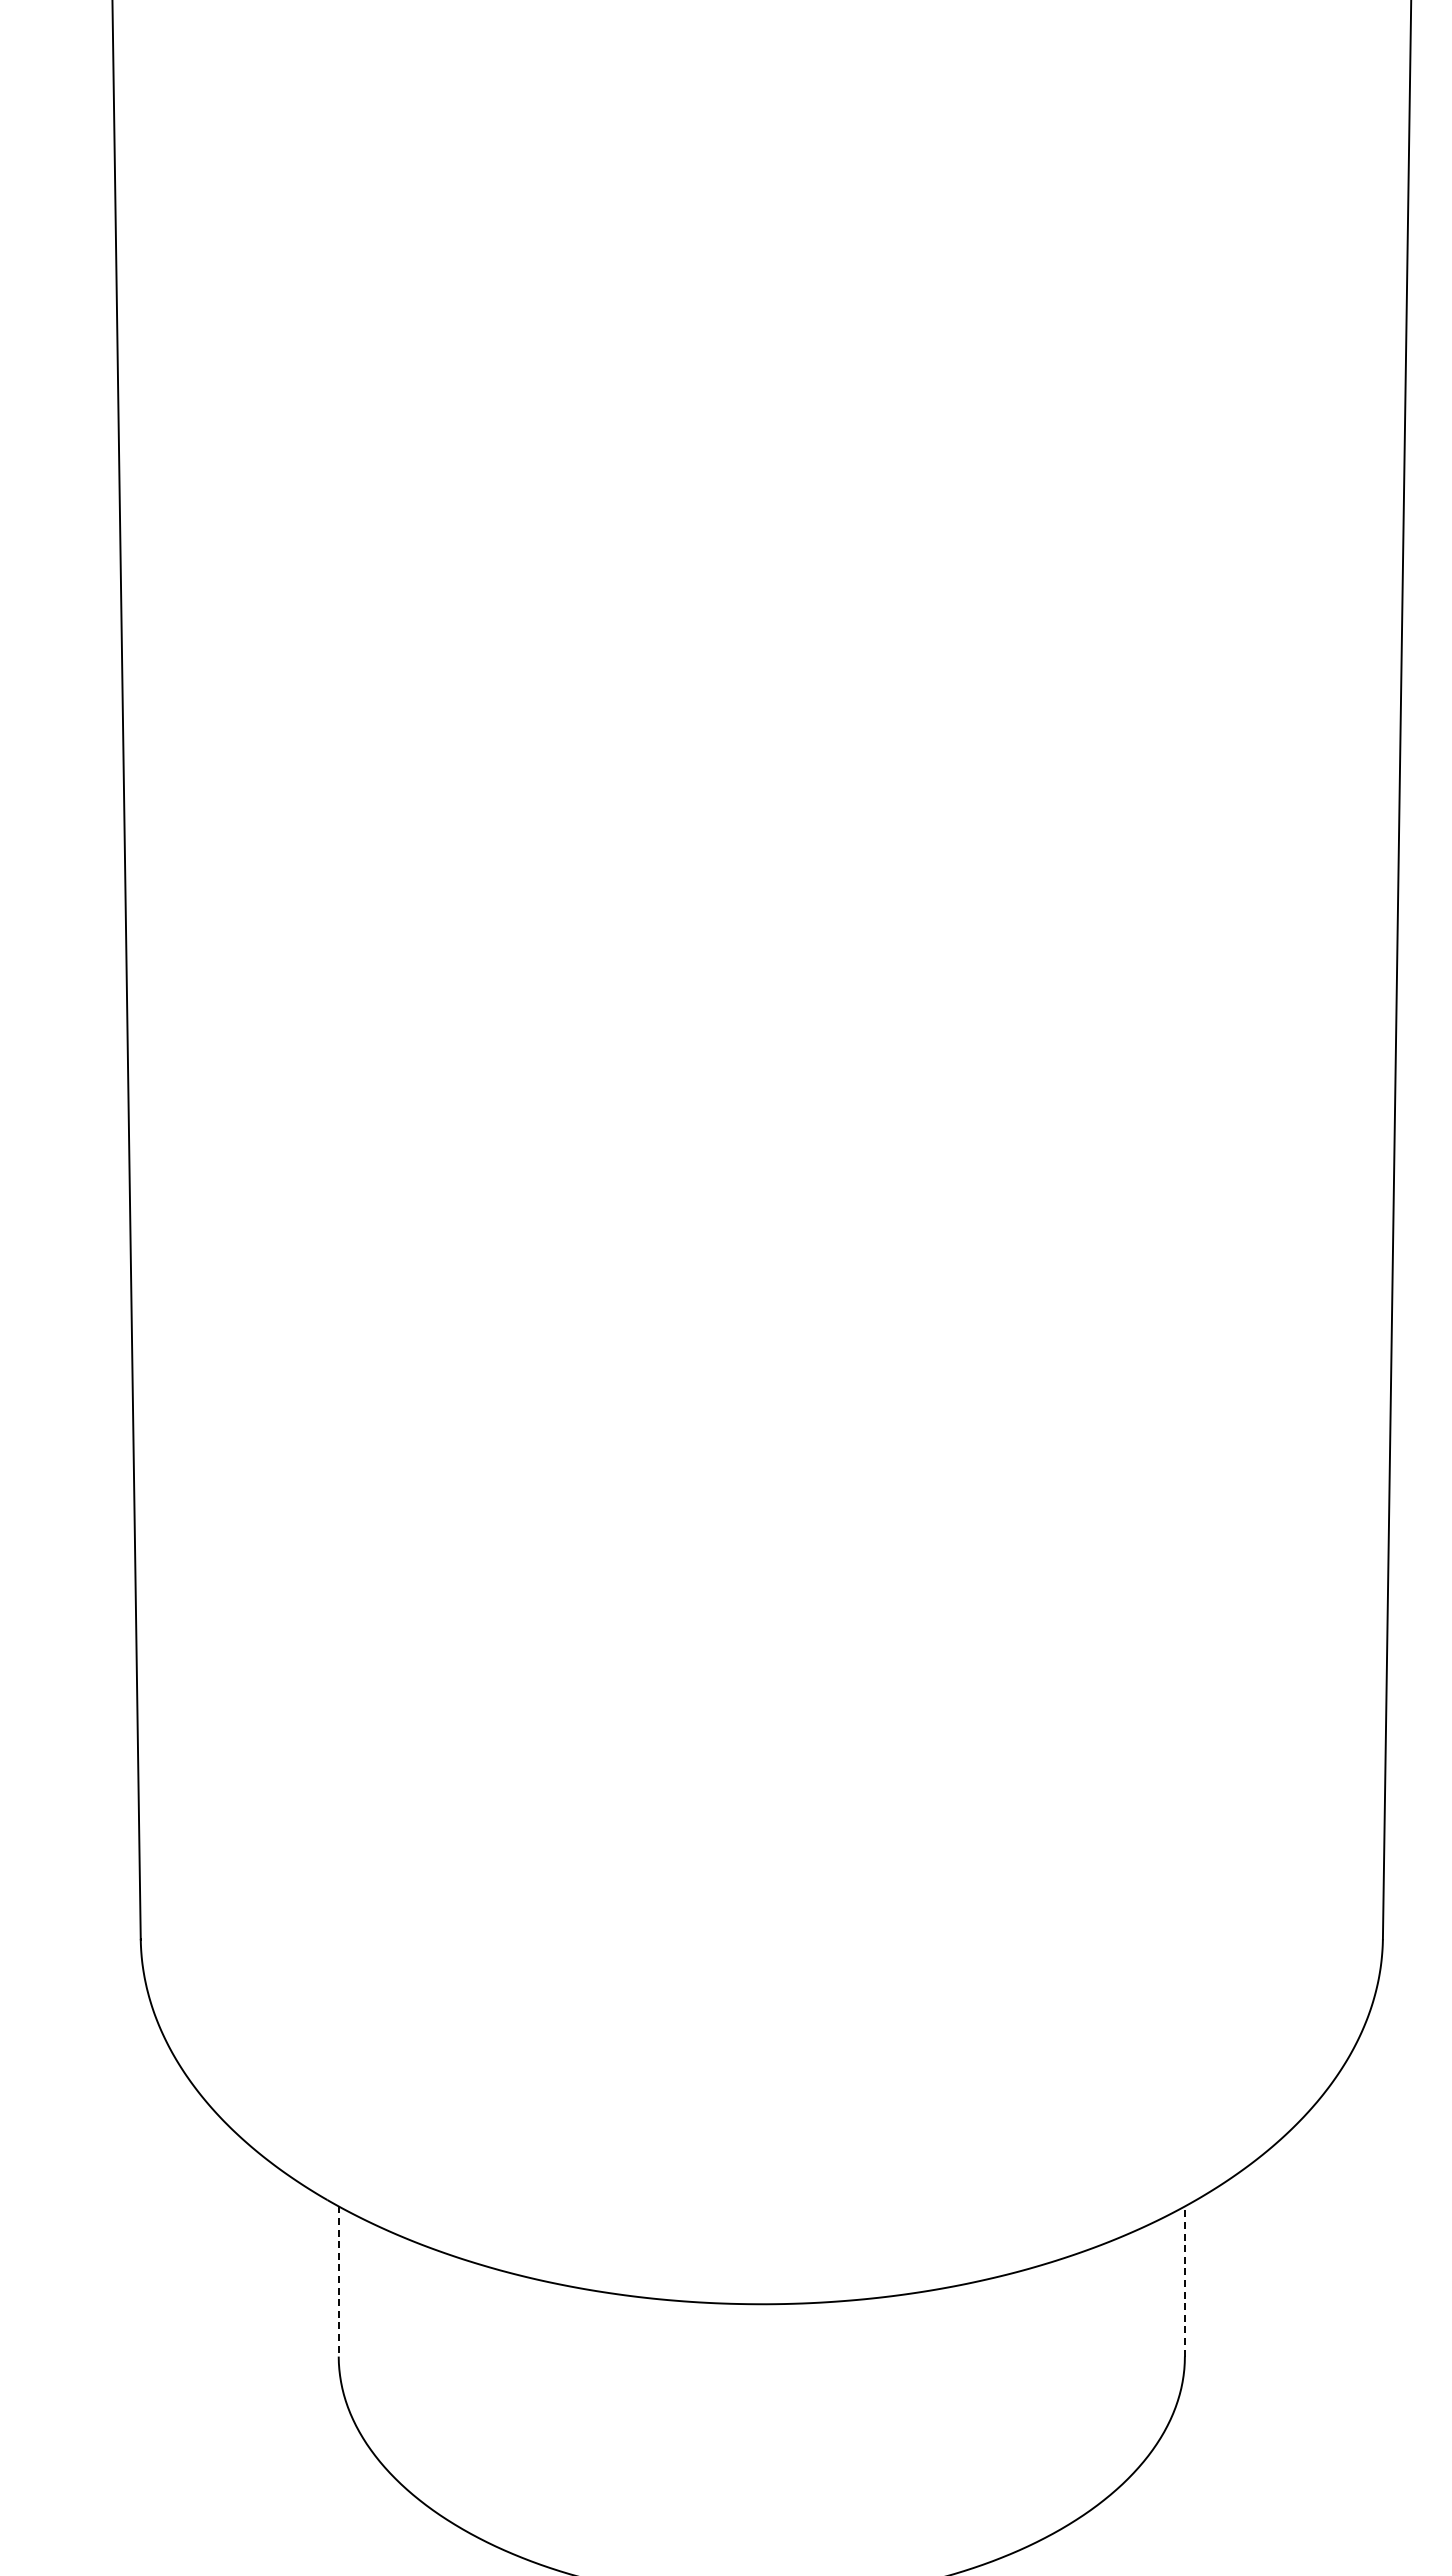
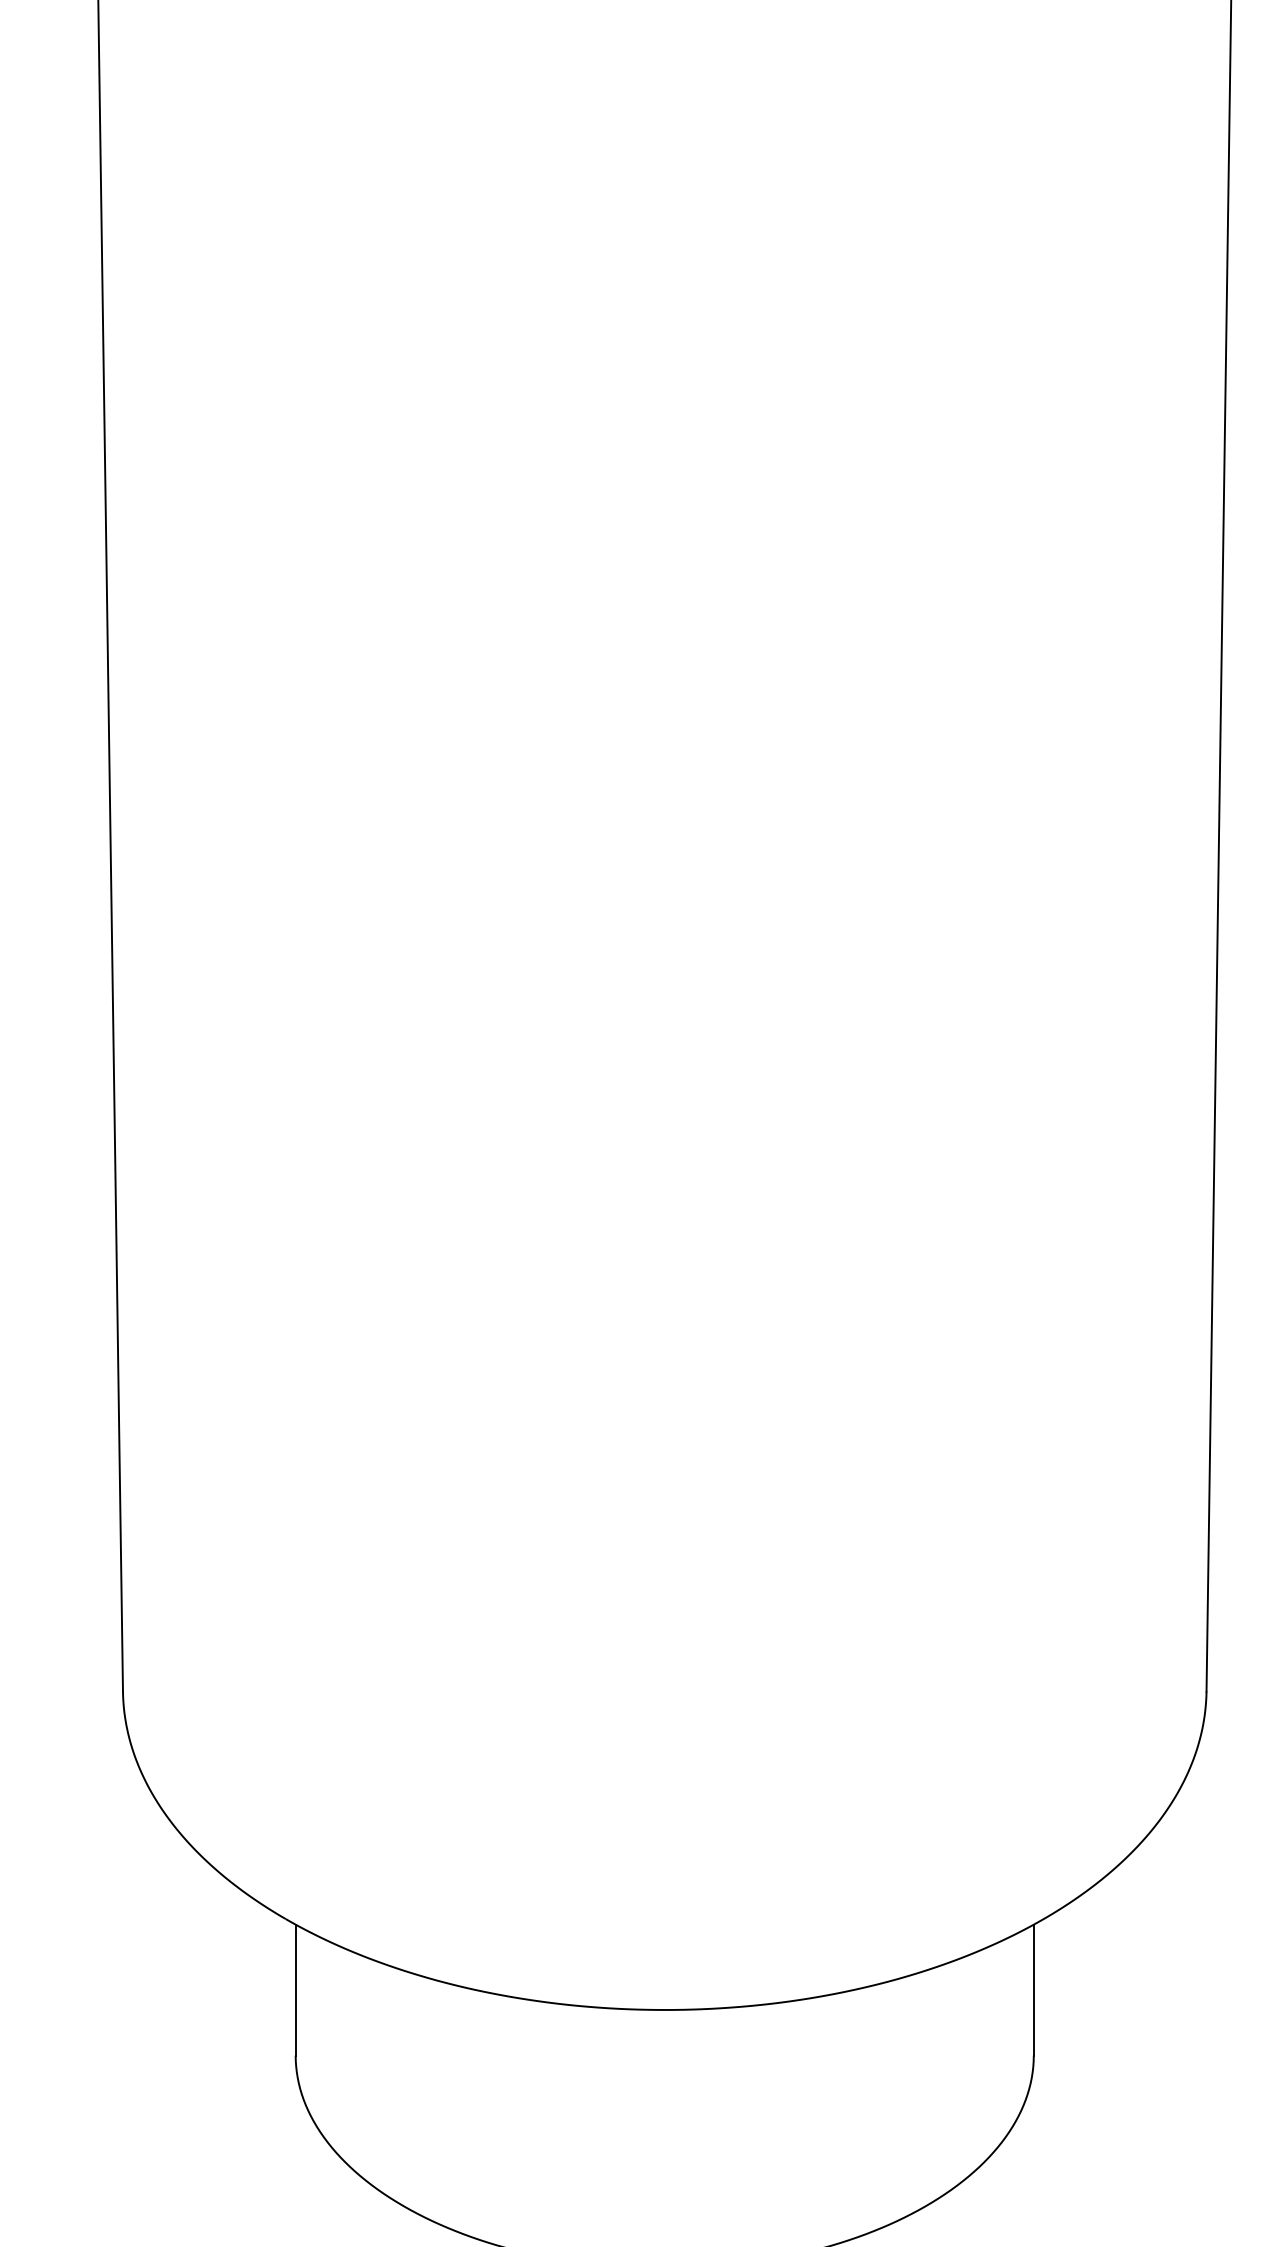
line: (1184, 2281) -> (1033, 1990), dashed -> solid
line: (338, 2282) -> (295, 1991), dashed -> solid

